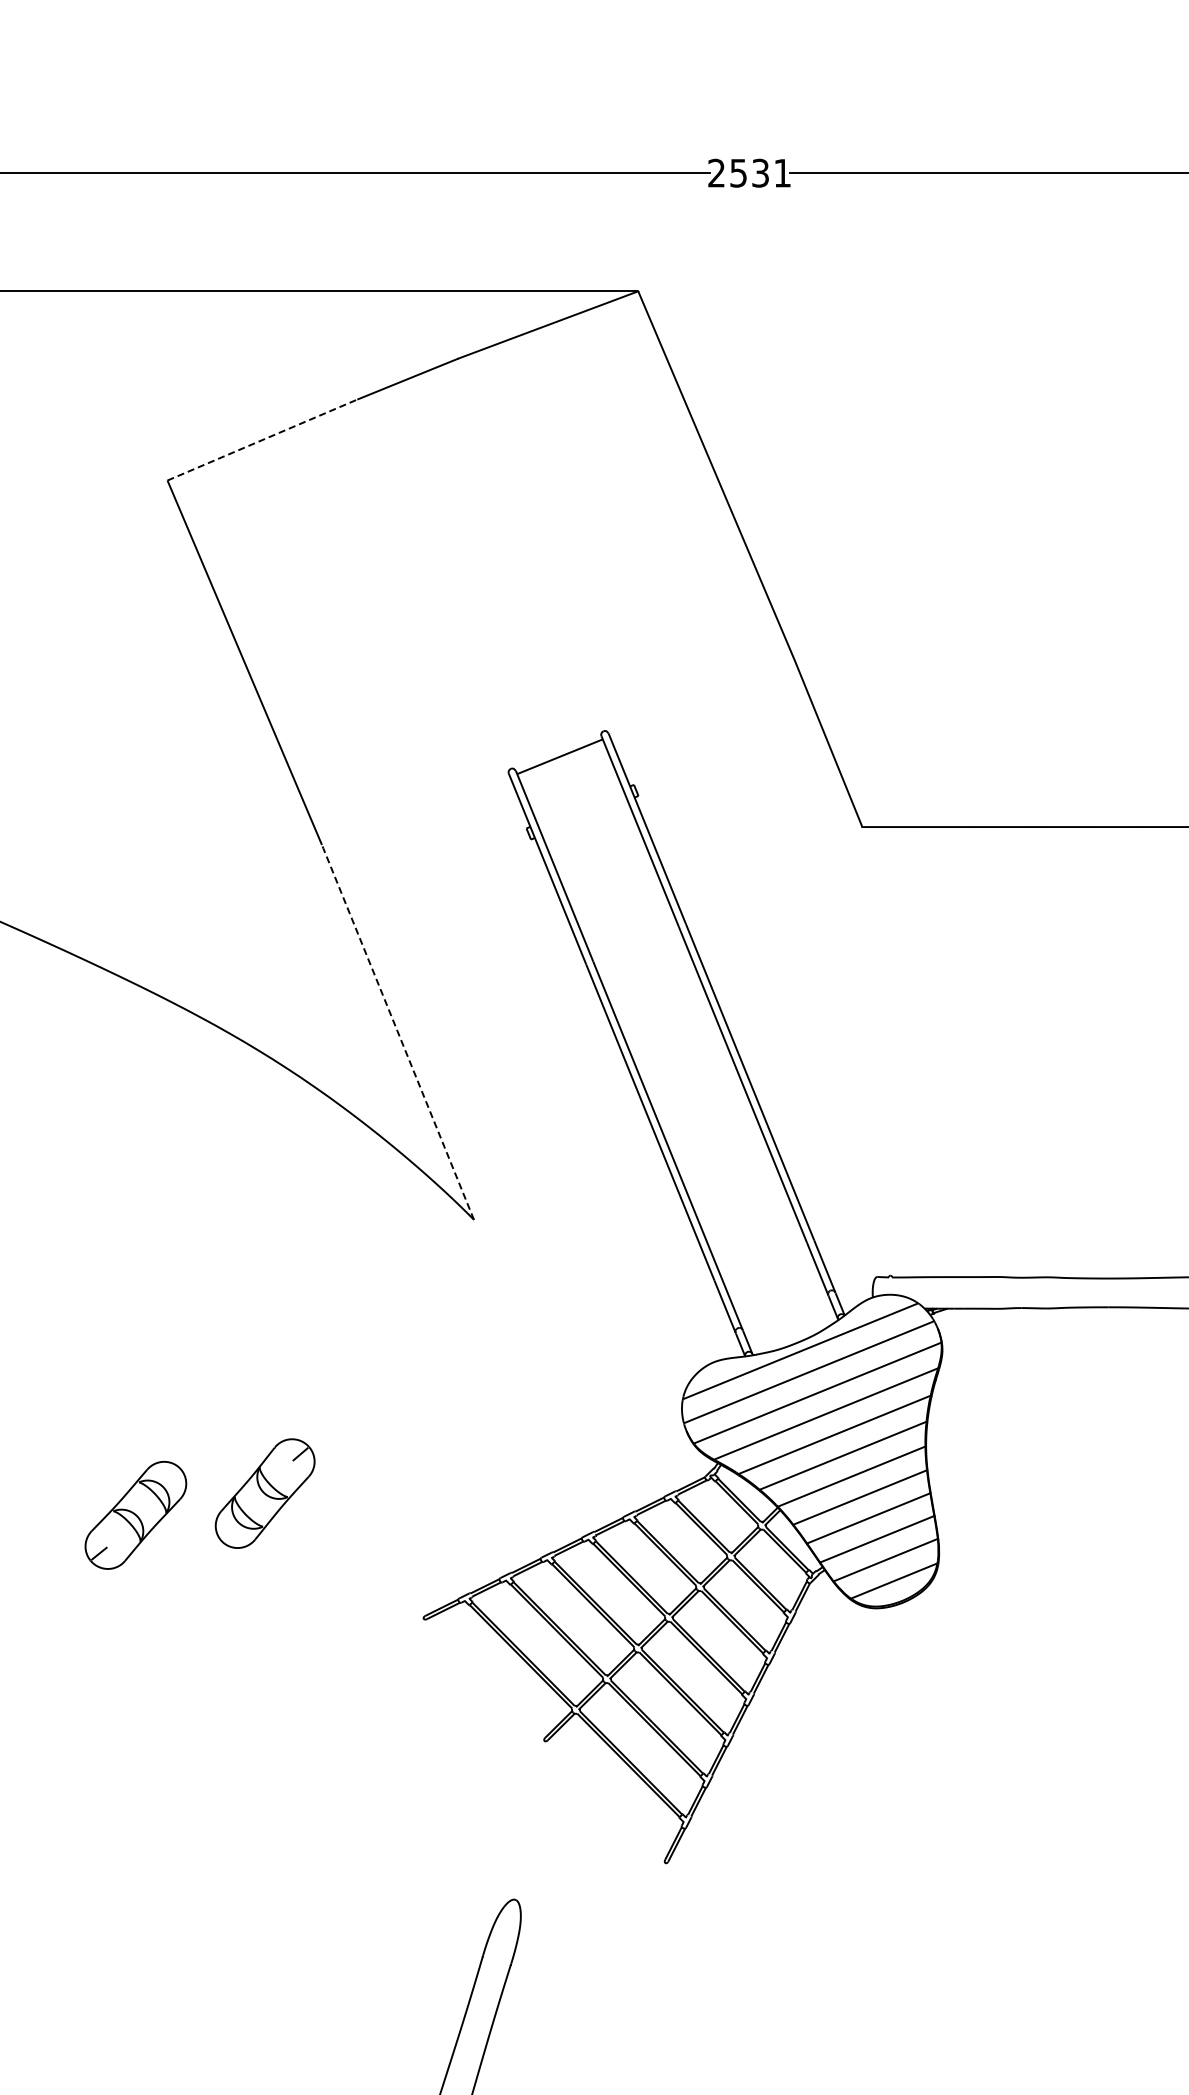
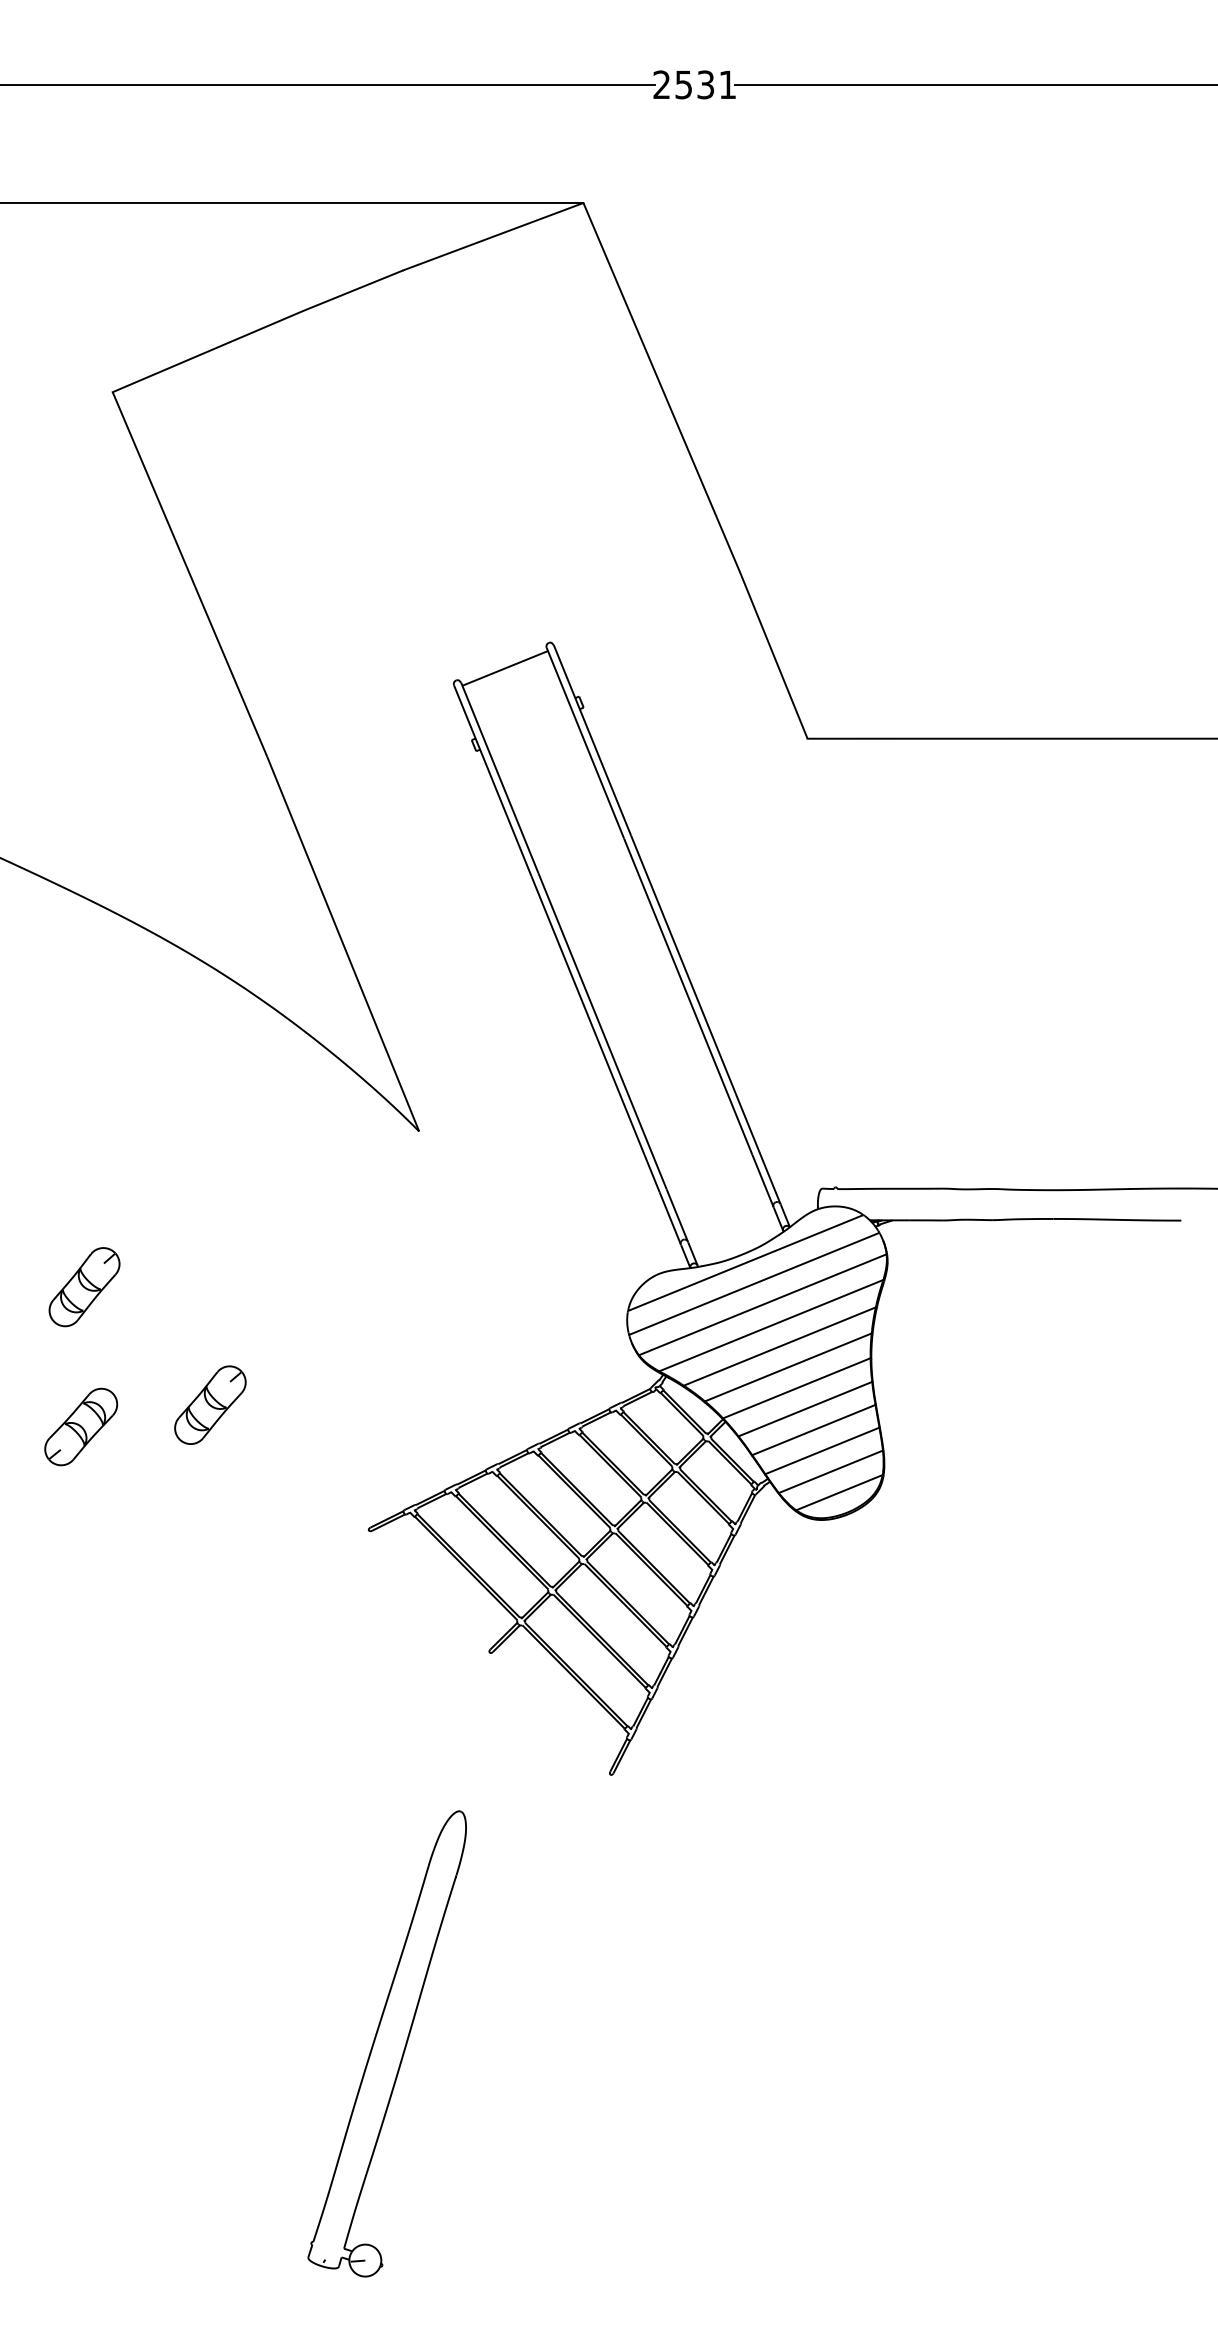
line: (263, 439) -> (208, 351), dashed -> solid
line: (397, 1030) -> (342, 942), dashed -> solid
part: (139, 1375) -> (84, 1287), added
part: (265, 1492) -> (210, 1404), size x0.71
part: (136, 1514) -> (81, 1426), size x0.71

